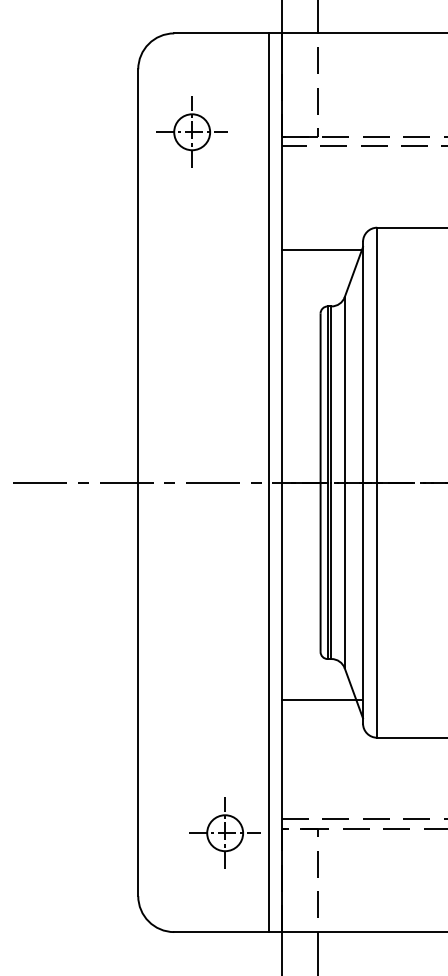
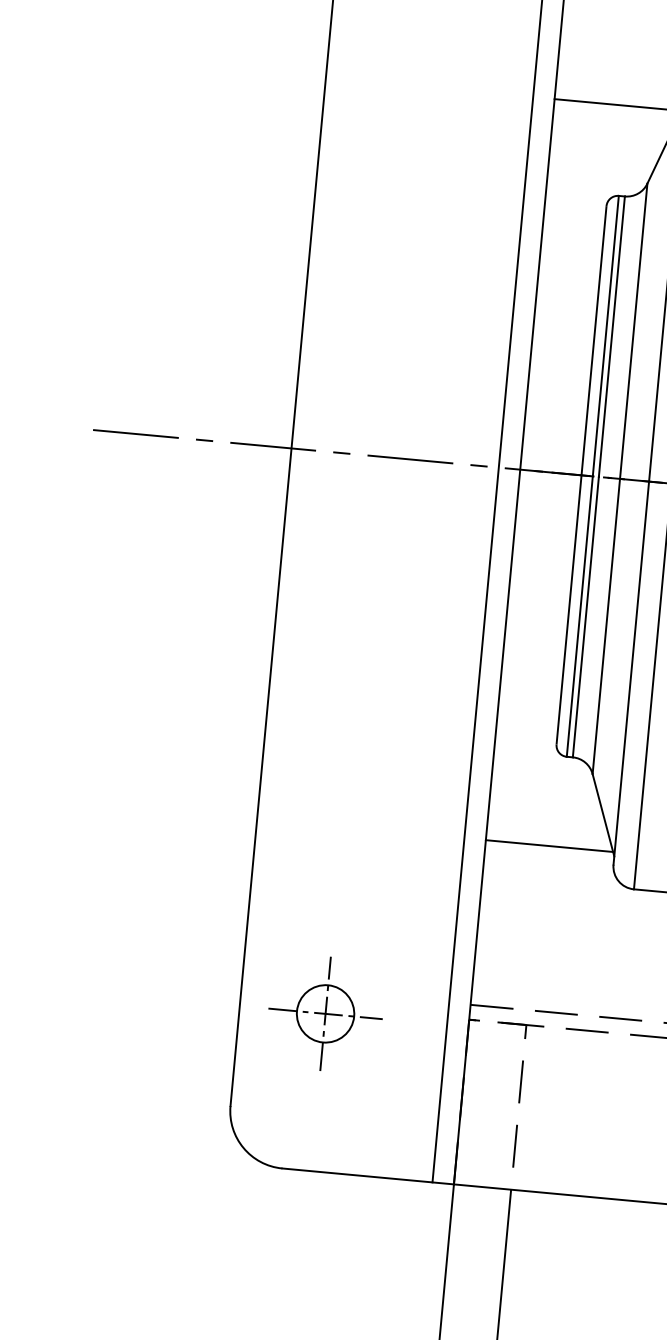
line: (322, 699) -> (550, 845), moved
part: (224, 832) -> (324, 1012), moved

